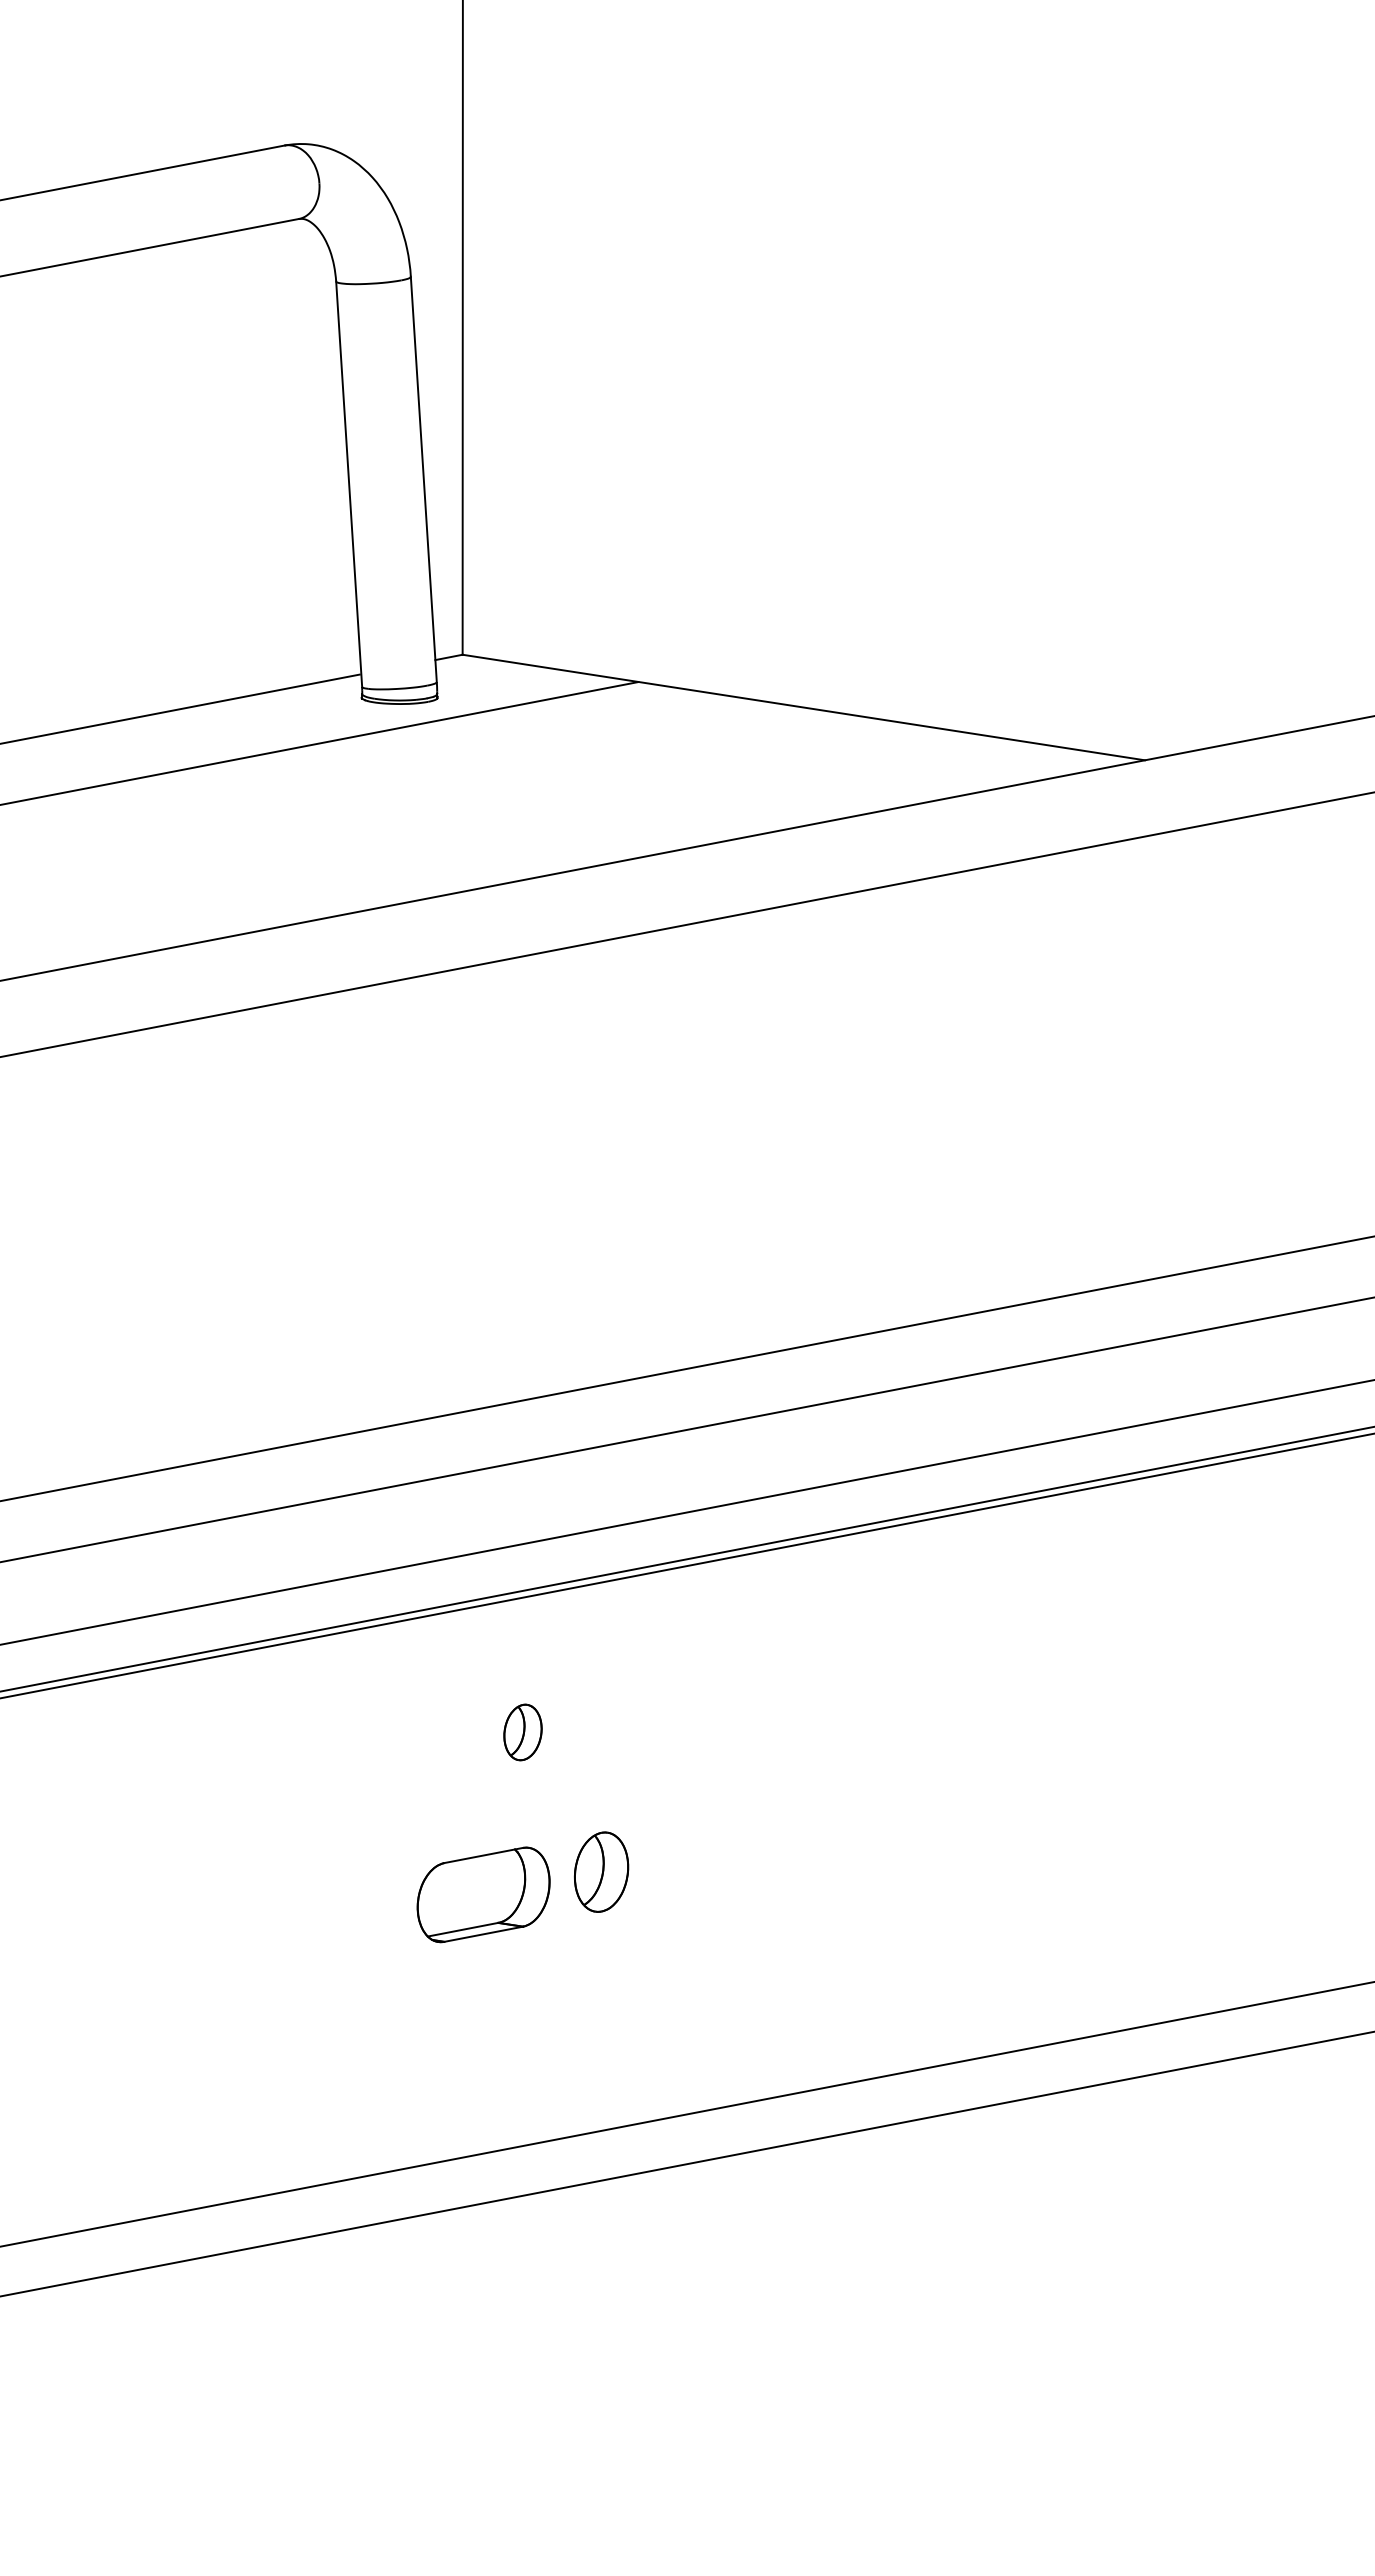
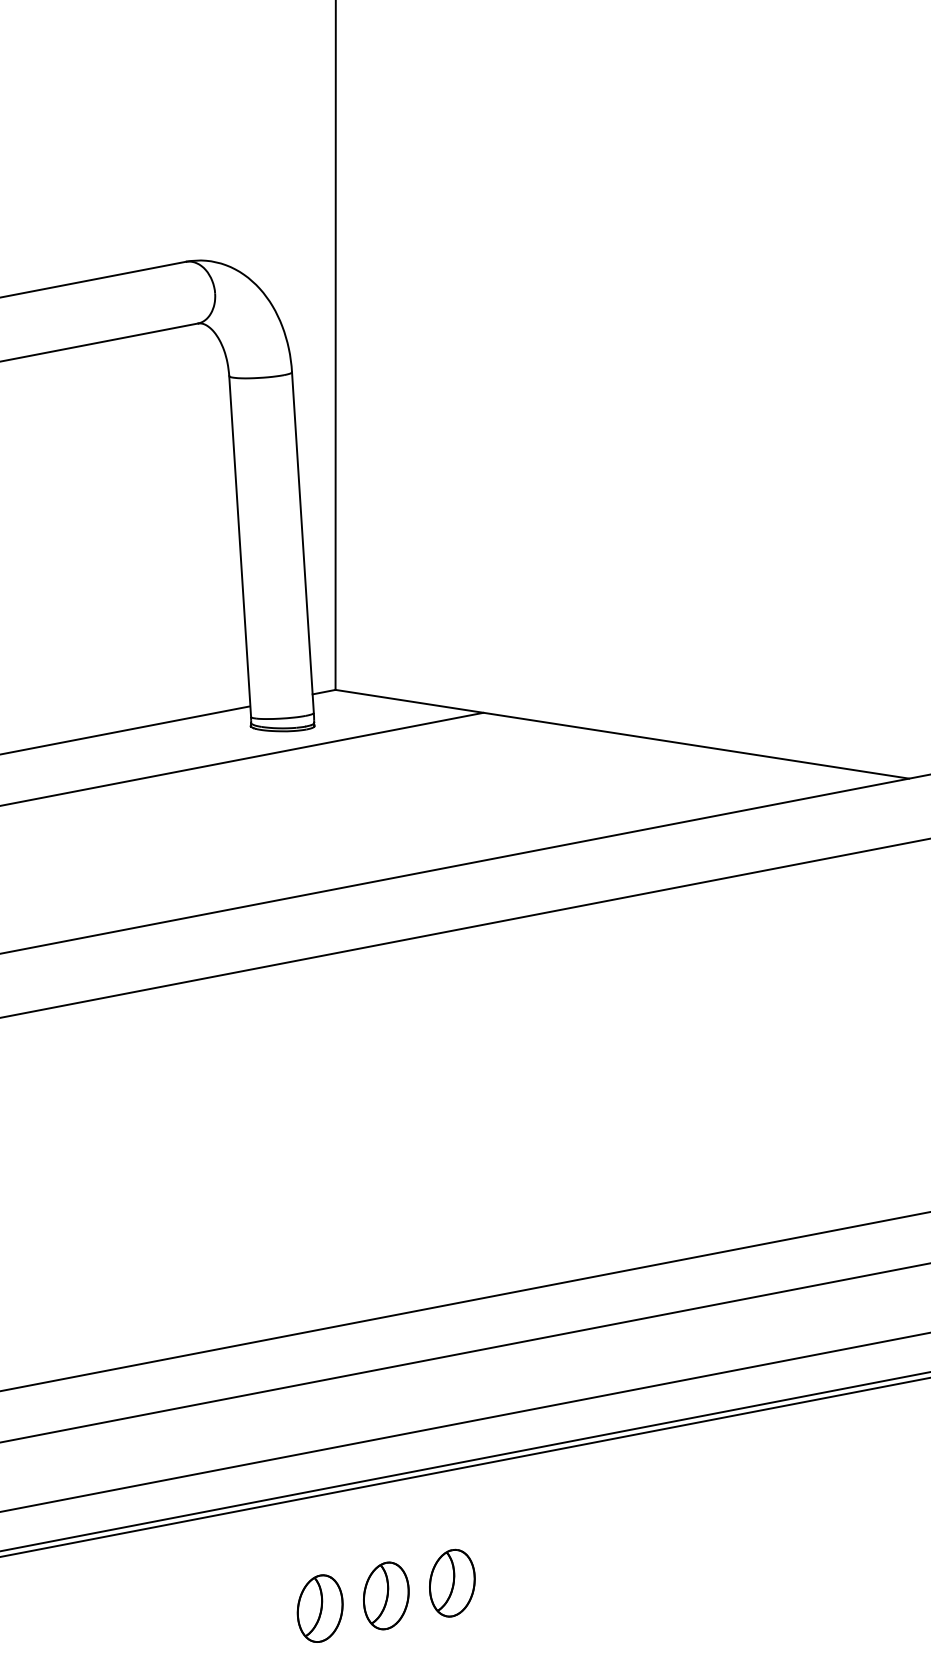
part: (601, 1716) -> (452, 1582), added
part: (522, 1732) -> (385, 1595), size x1.43
part: (443, 1747) -> (319, 1608), added

